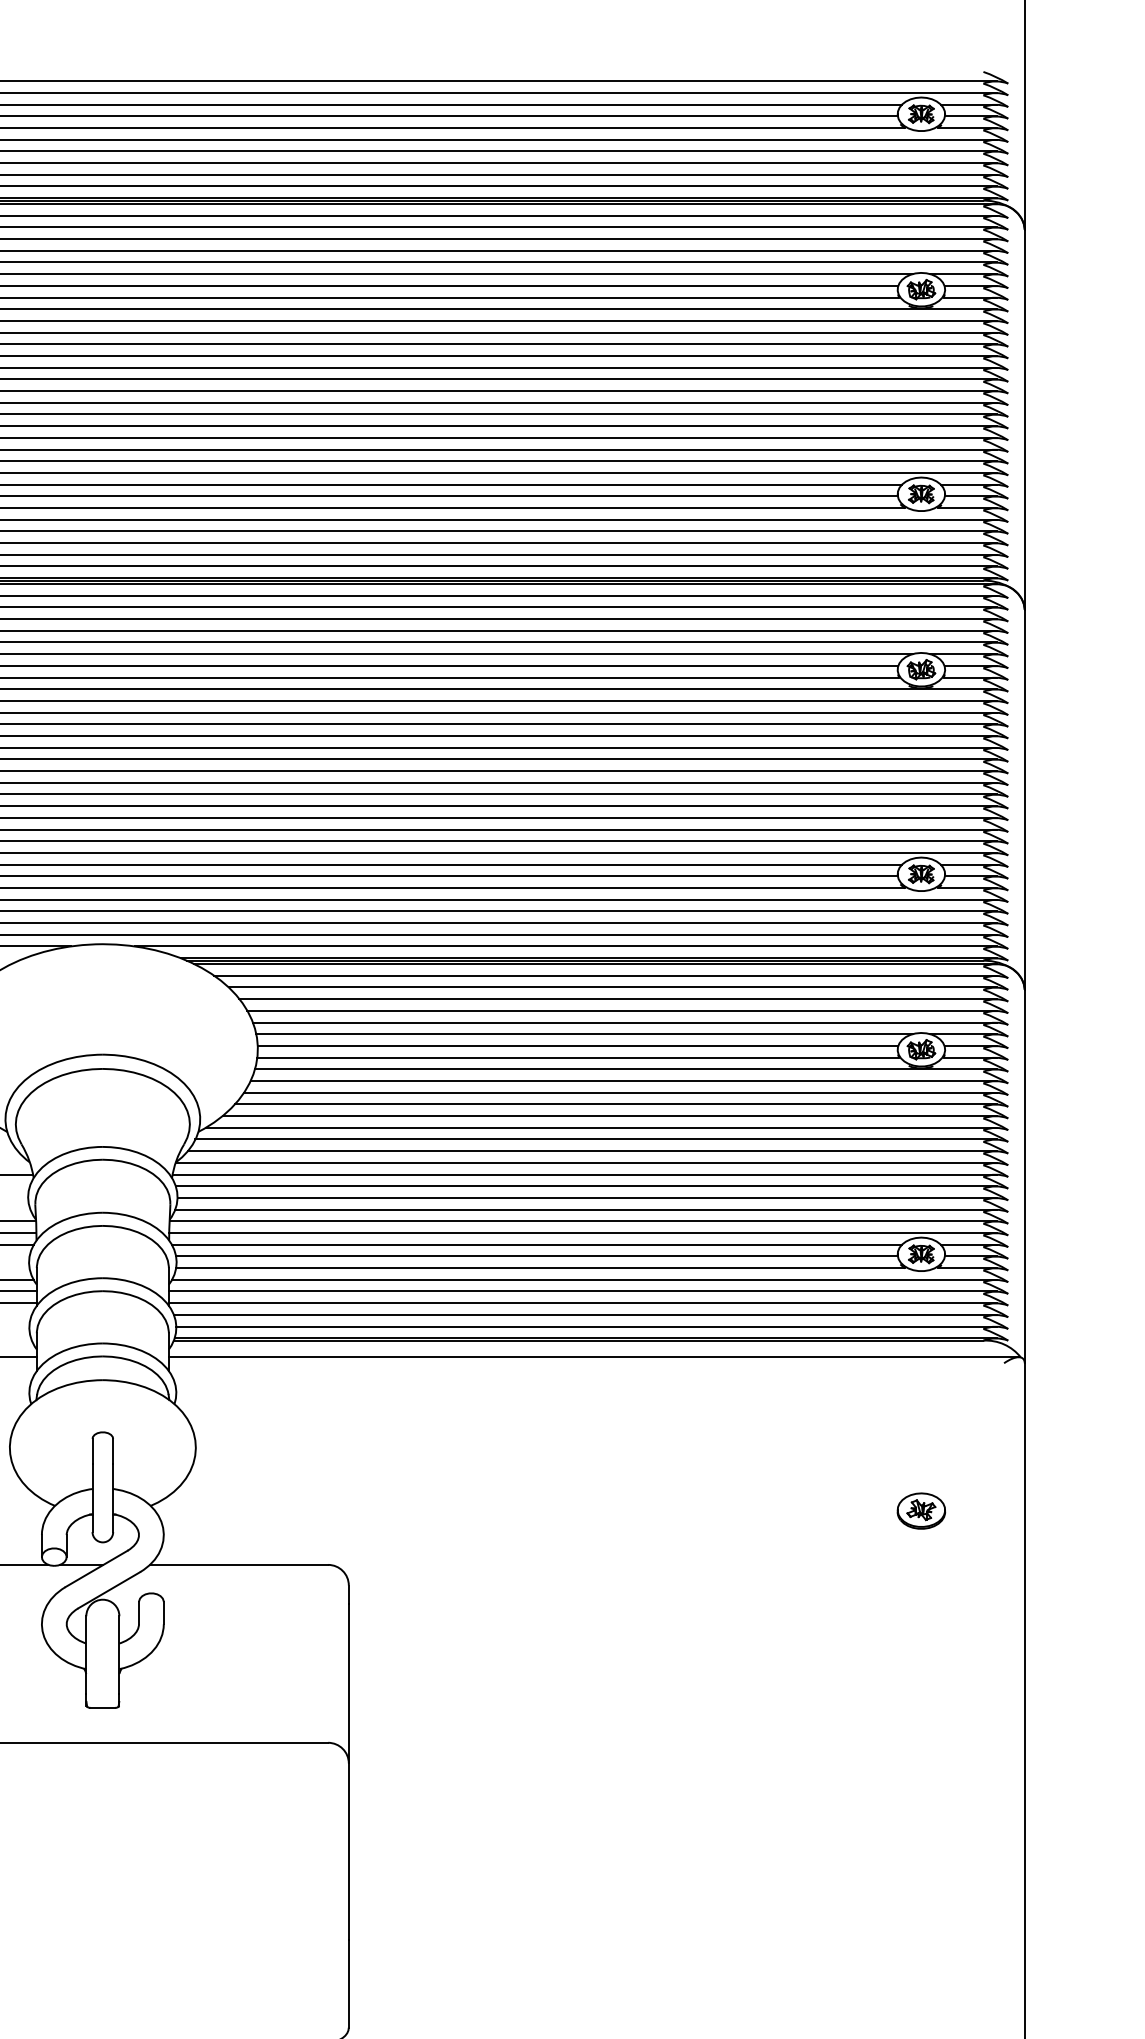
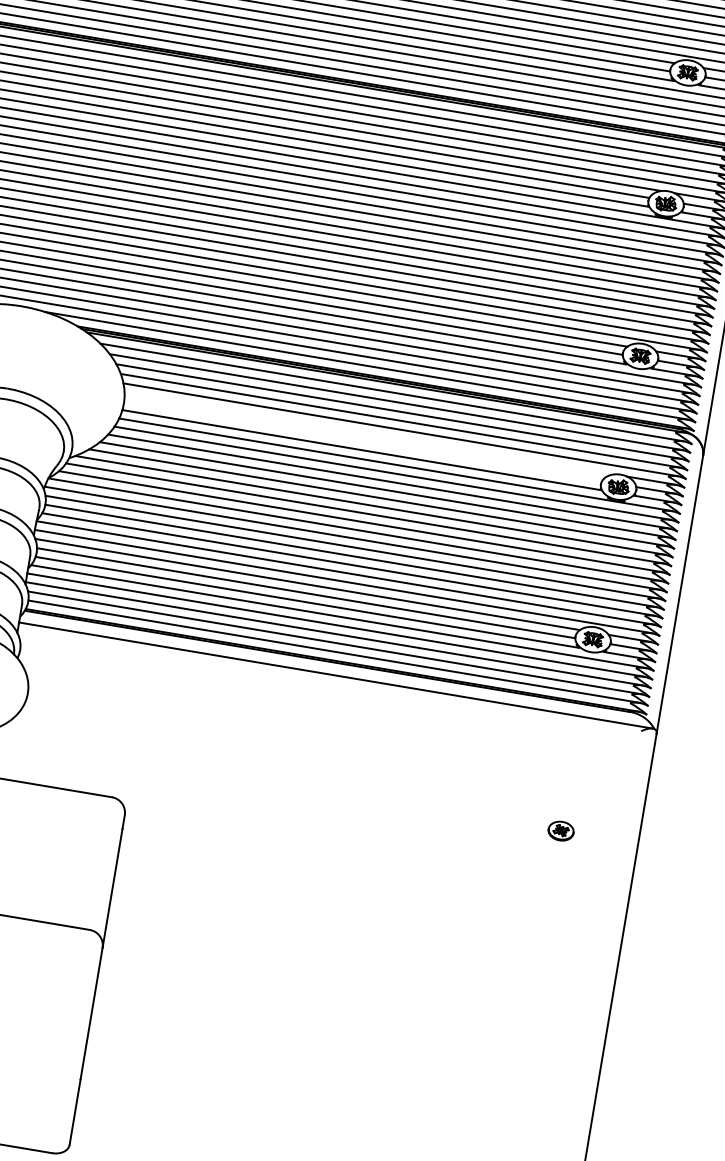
line: (584, 1034) -> (369, 433), removed
line: (577, 1045) -> (362, 441), removed
part: (921, 1510) -> (561, 830), size x0.7

